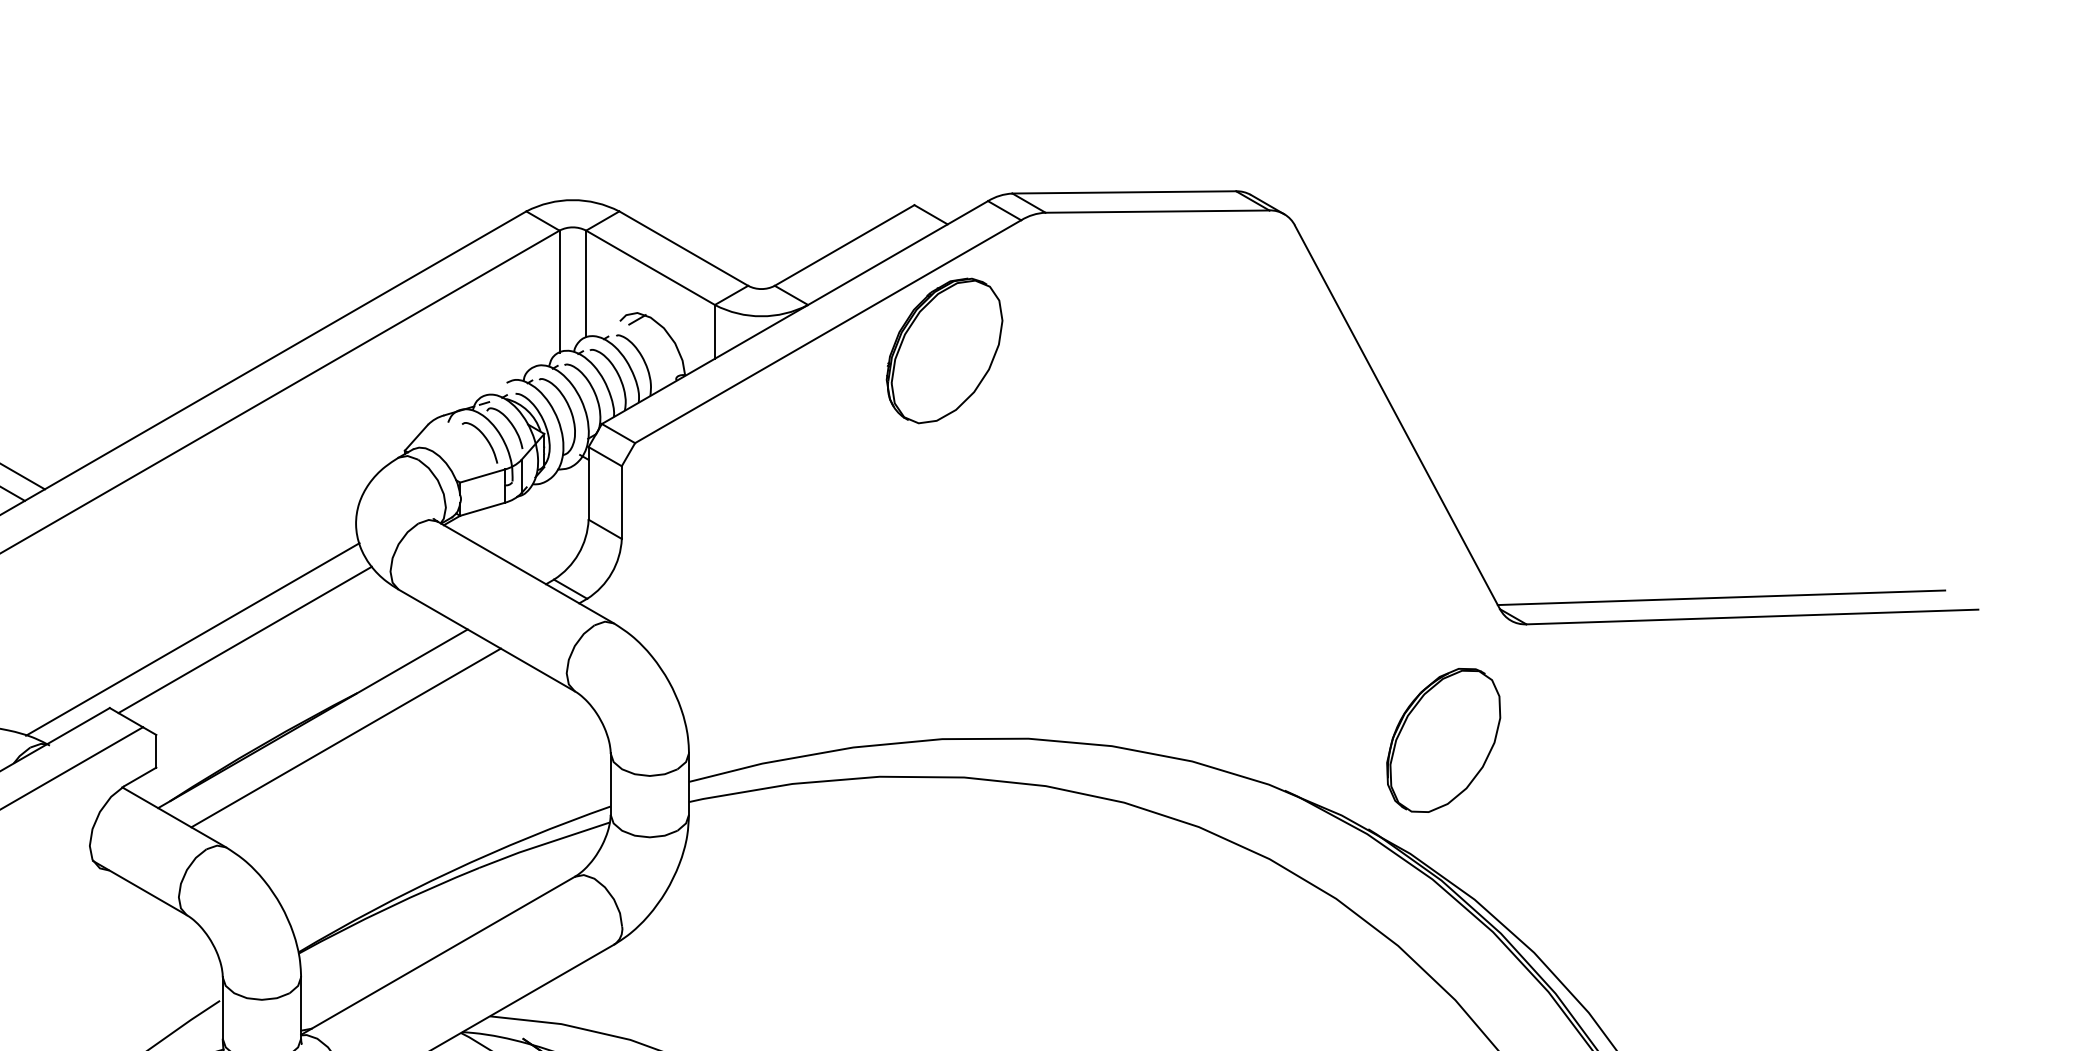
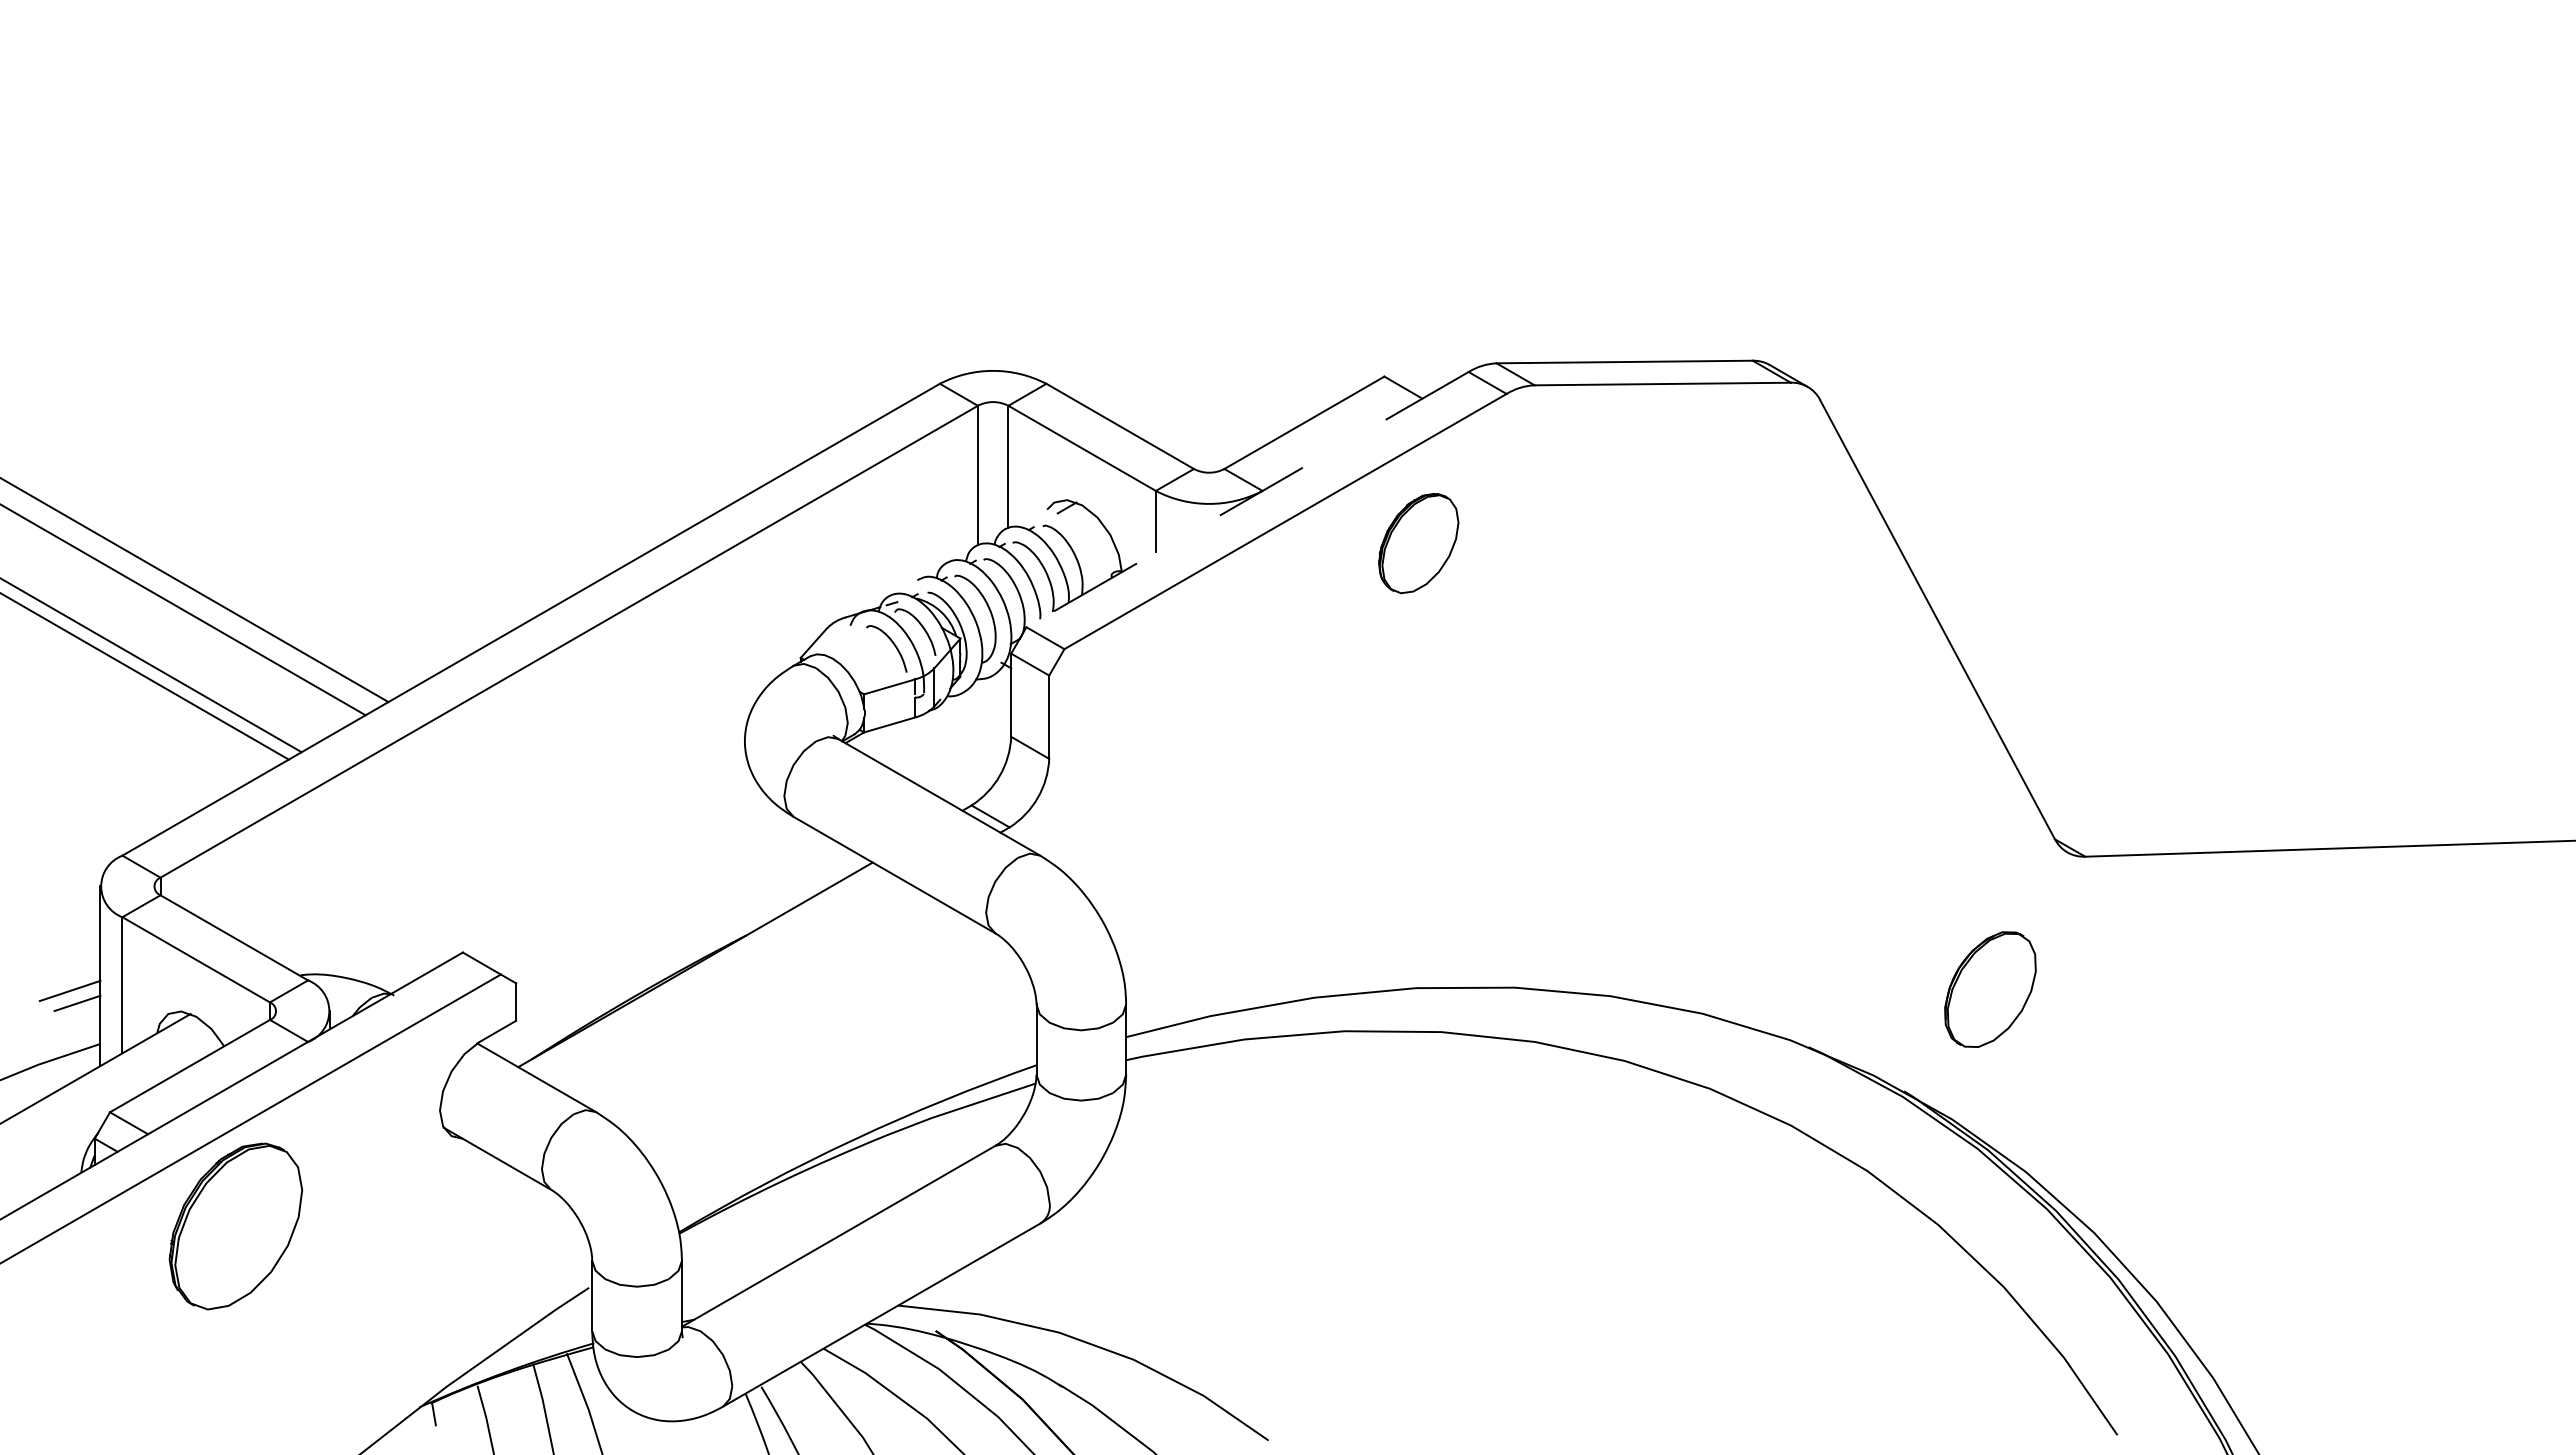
line: (794, 312) -> (1247, 499), solid -> dashed
part: (944, 350) -> (1418, 543), size x0.6
line: (1721, 597) -> (2308, 825), removed
line: (192, 639) -> (557, 873), removed
line: (244, 639) -> (617, 874), removed
line: (346, 737) -> (733, 986), removed
part: (1443, 740) -> (1990, 989), size x0.7

